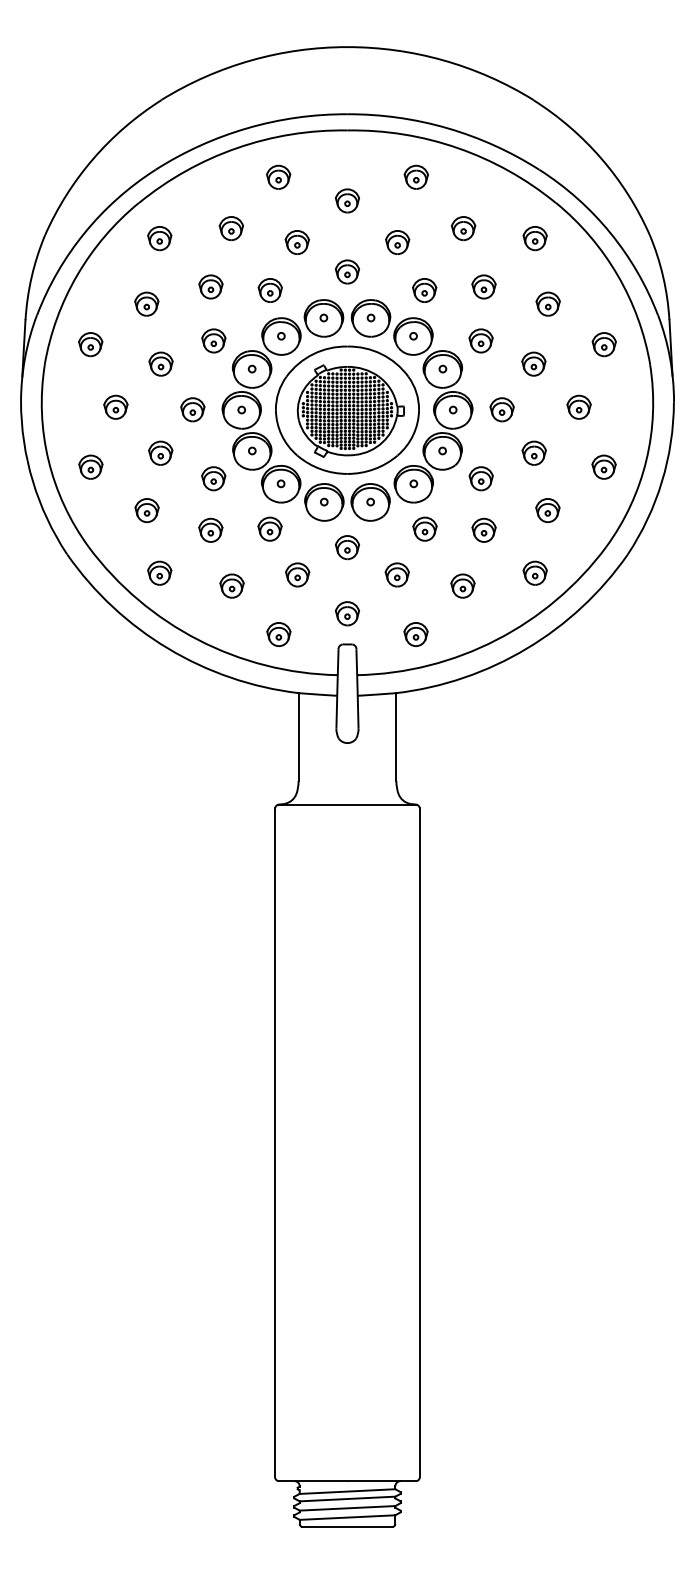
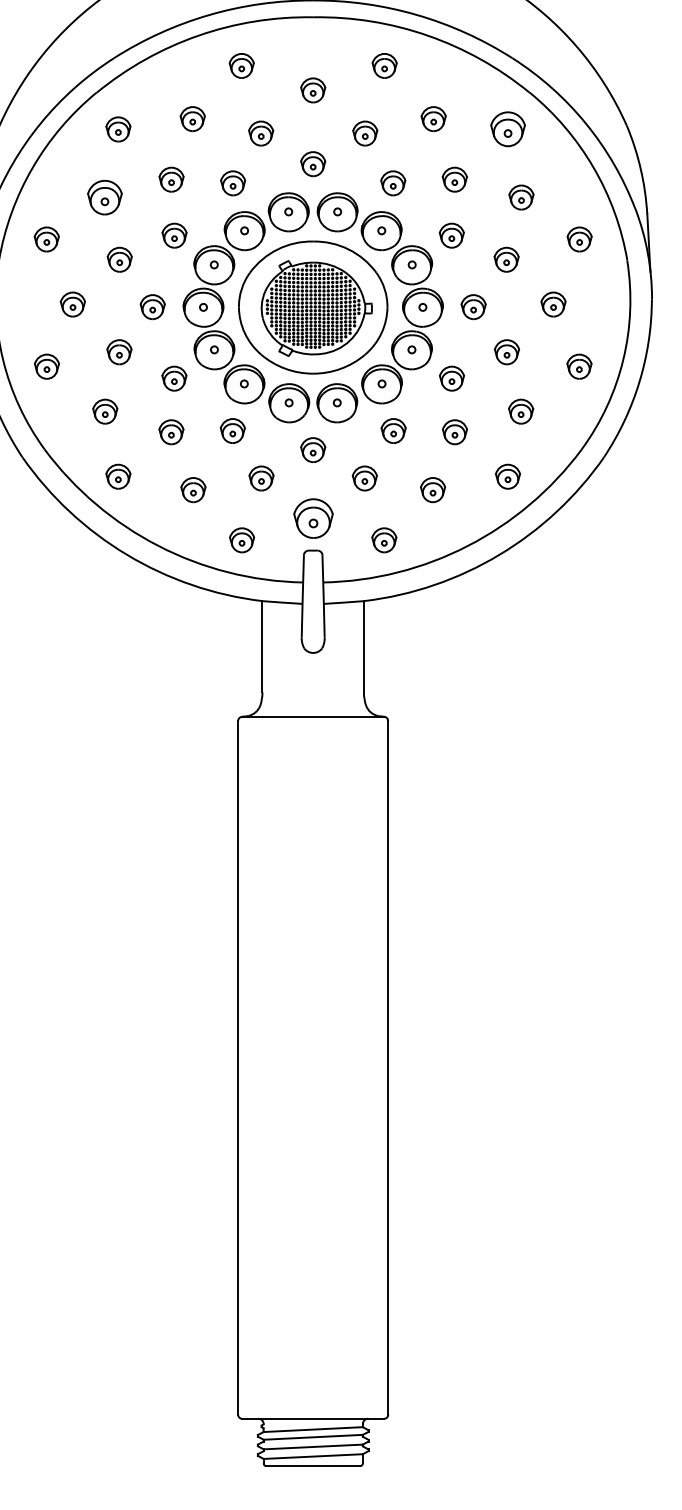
part: (534, 238) -> (507, 129), size x1.4
part: (146, 303) -> (104, 196), size x1.4
part: (346, 613) -> (312, 518), size x1.6

